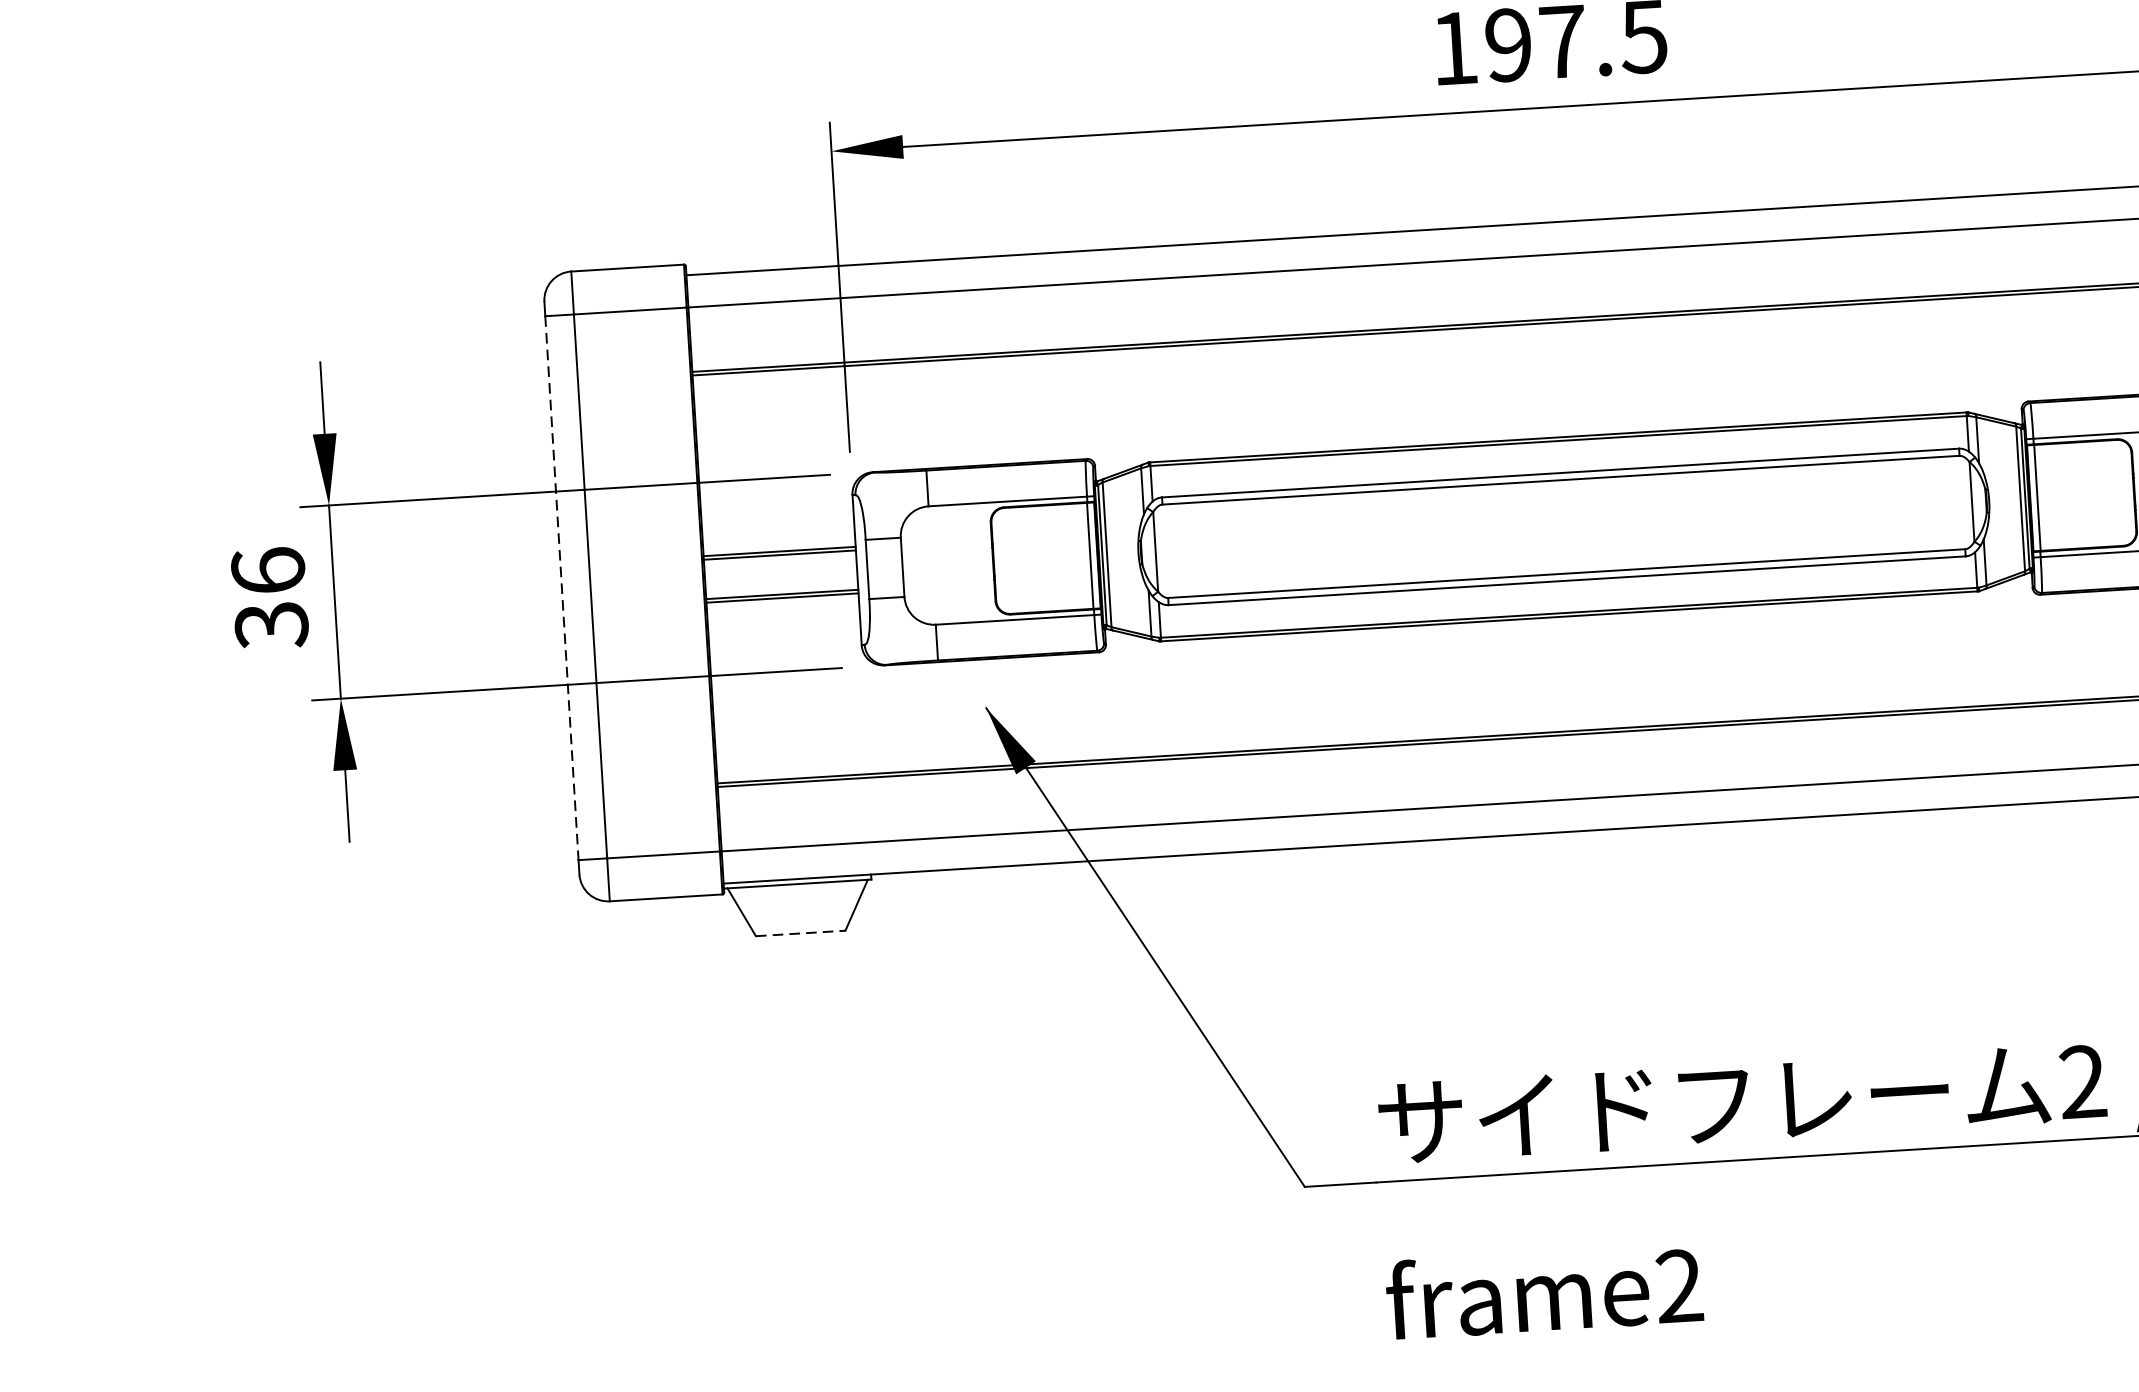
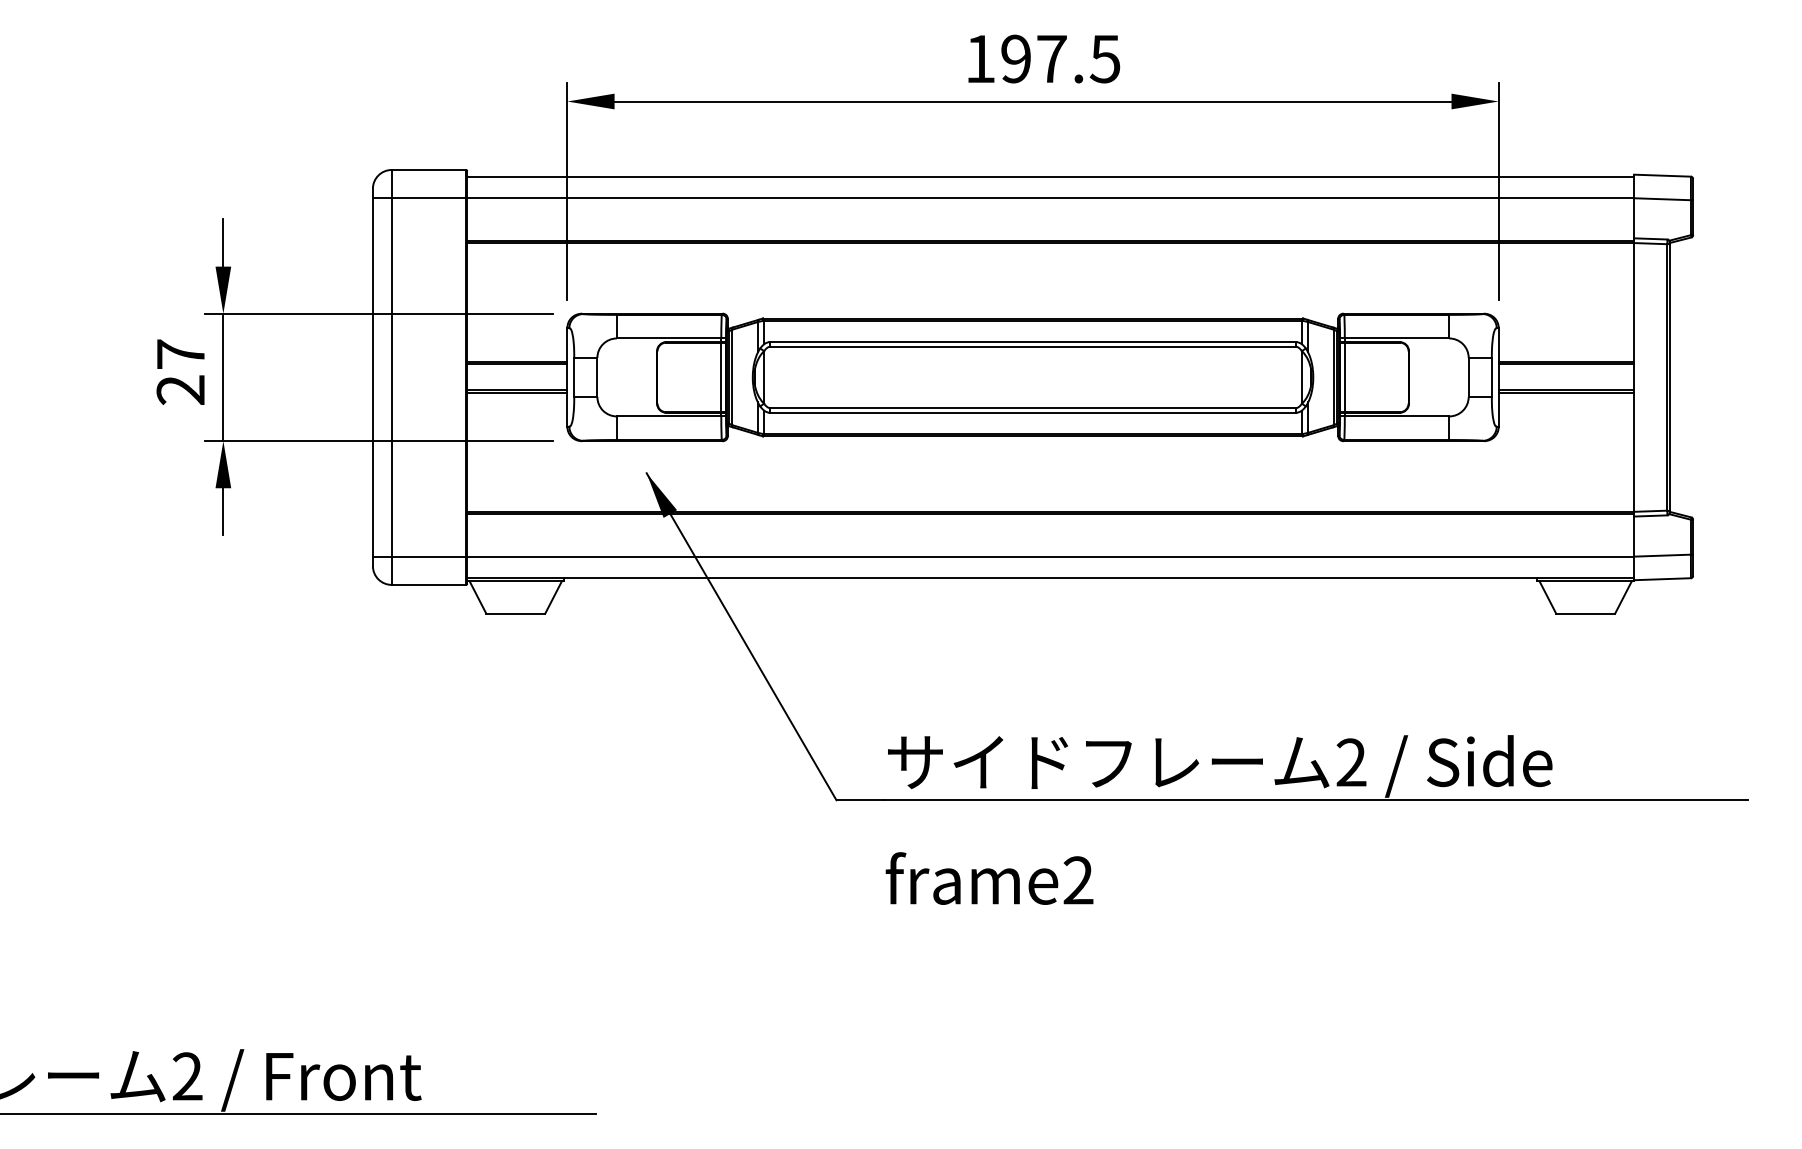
line: (561, 588) -> (372, 377), dashed -> solid
text: (269, 598) -> (180, 372), 36 -> 27
line: (801, 933) -> (516, 613), dashed -> solid

